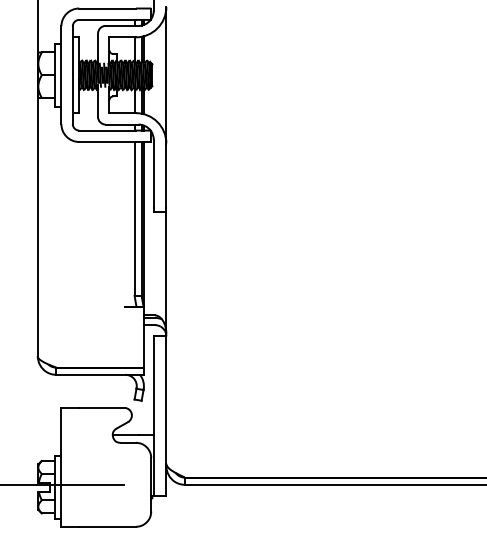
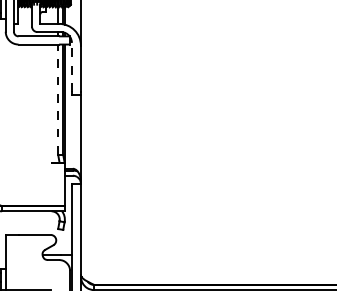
line: (153, 173) -> (71, 67), solid -> dashed
line: (134, 218) -> (58, 99), solid -> dashed

